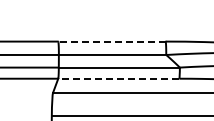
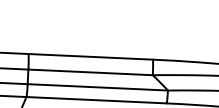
line: (111, 41) -> (90, 56), dashed -> solid
line: (118, 78) -> (96, 99), dashed -> solid

